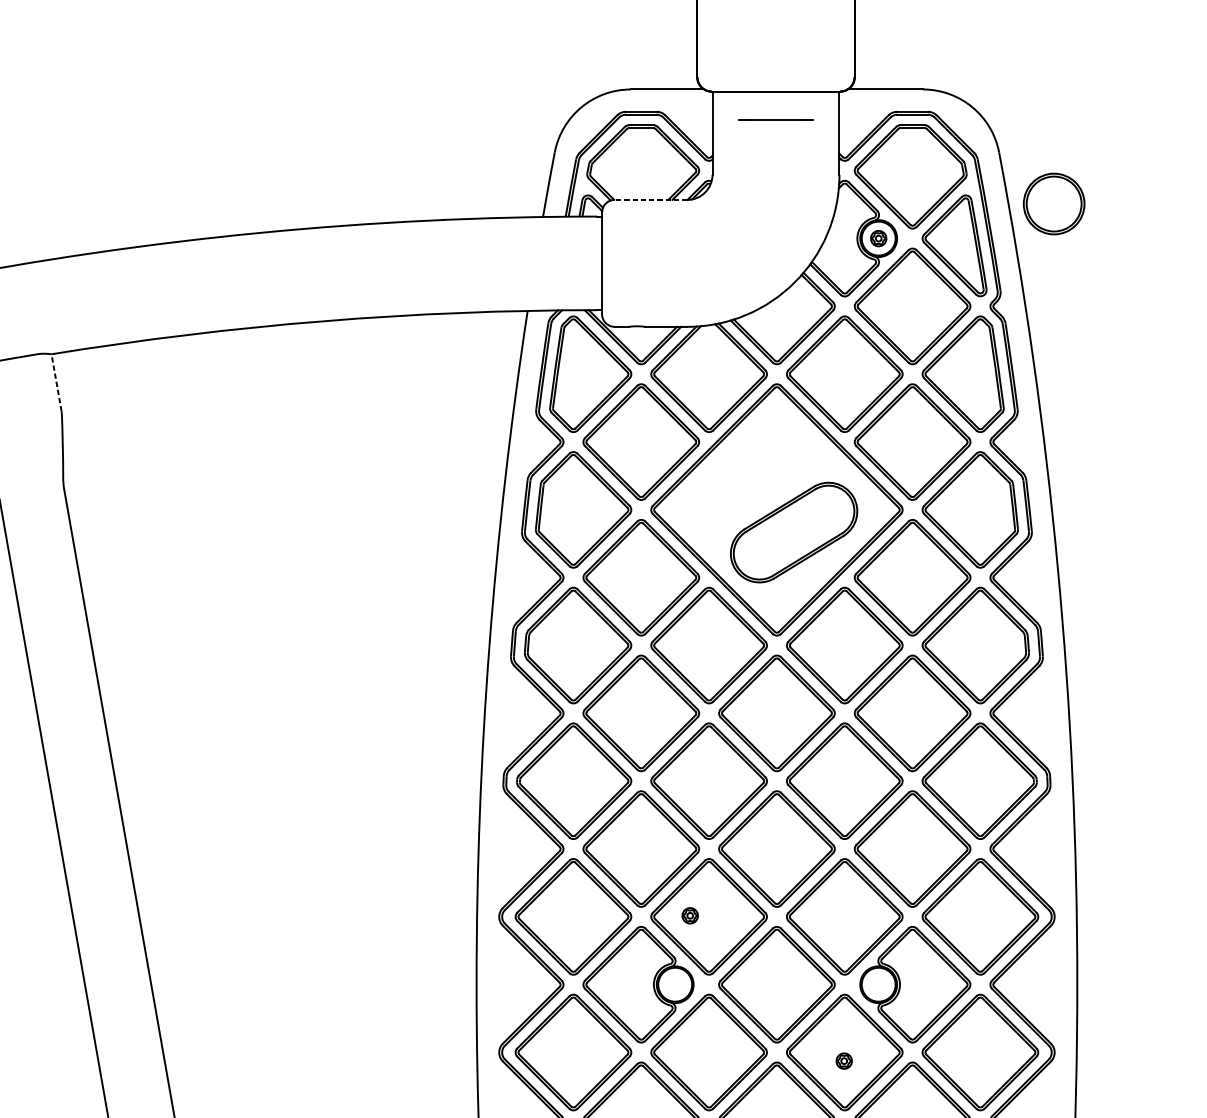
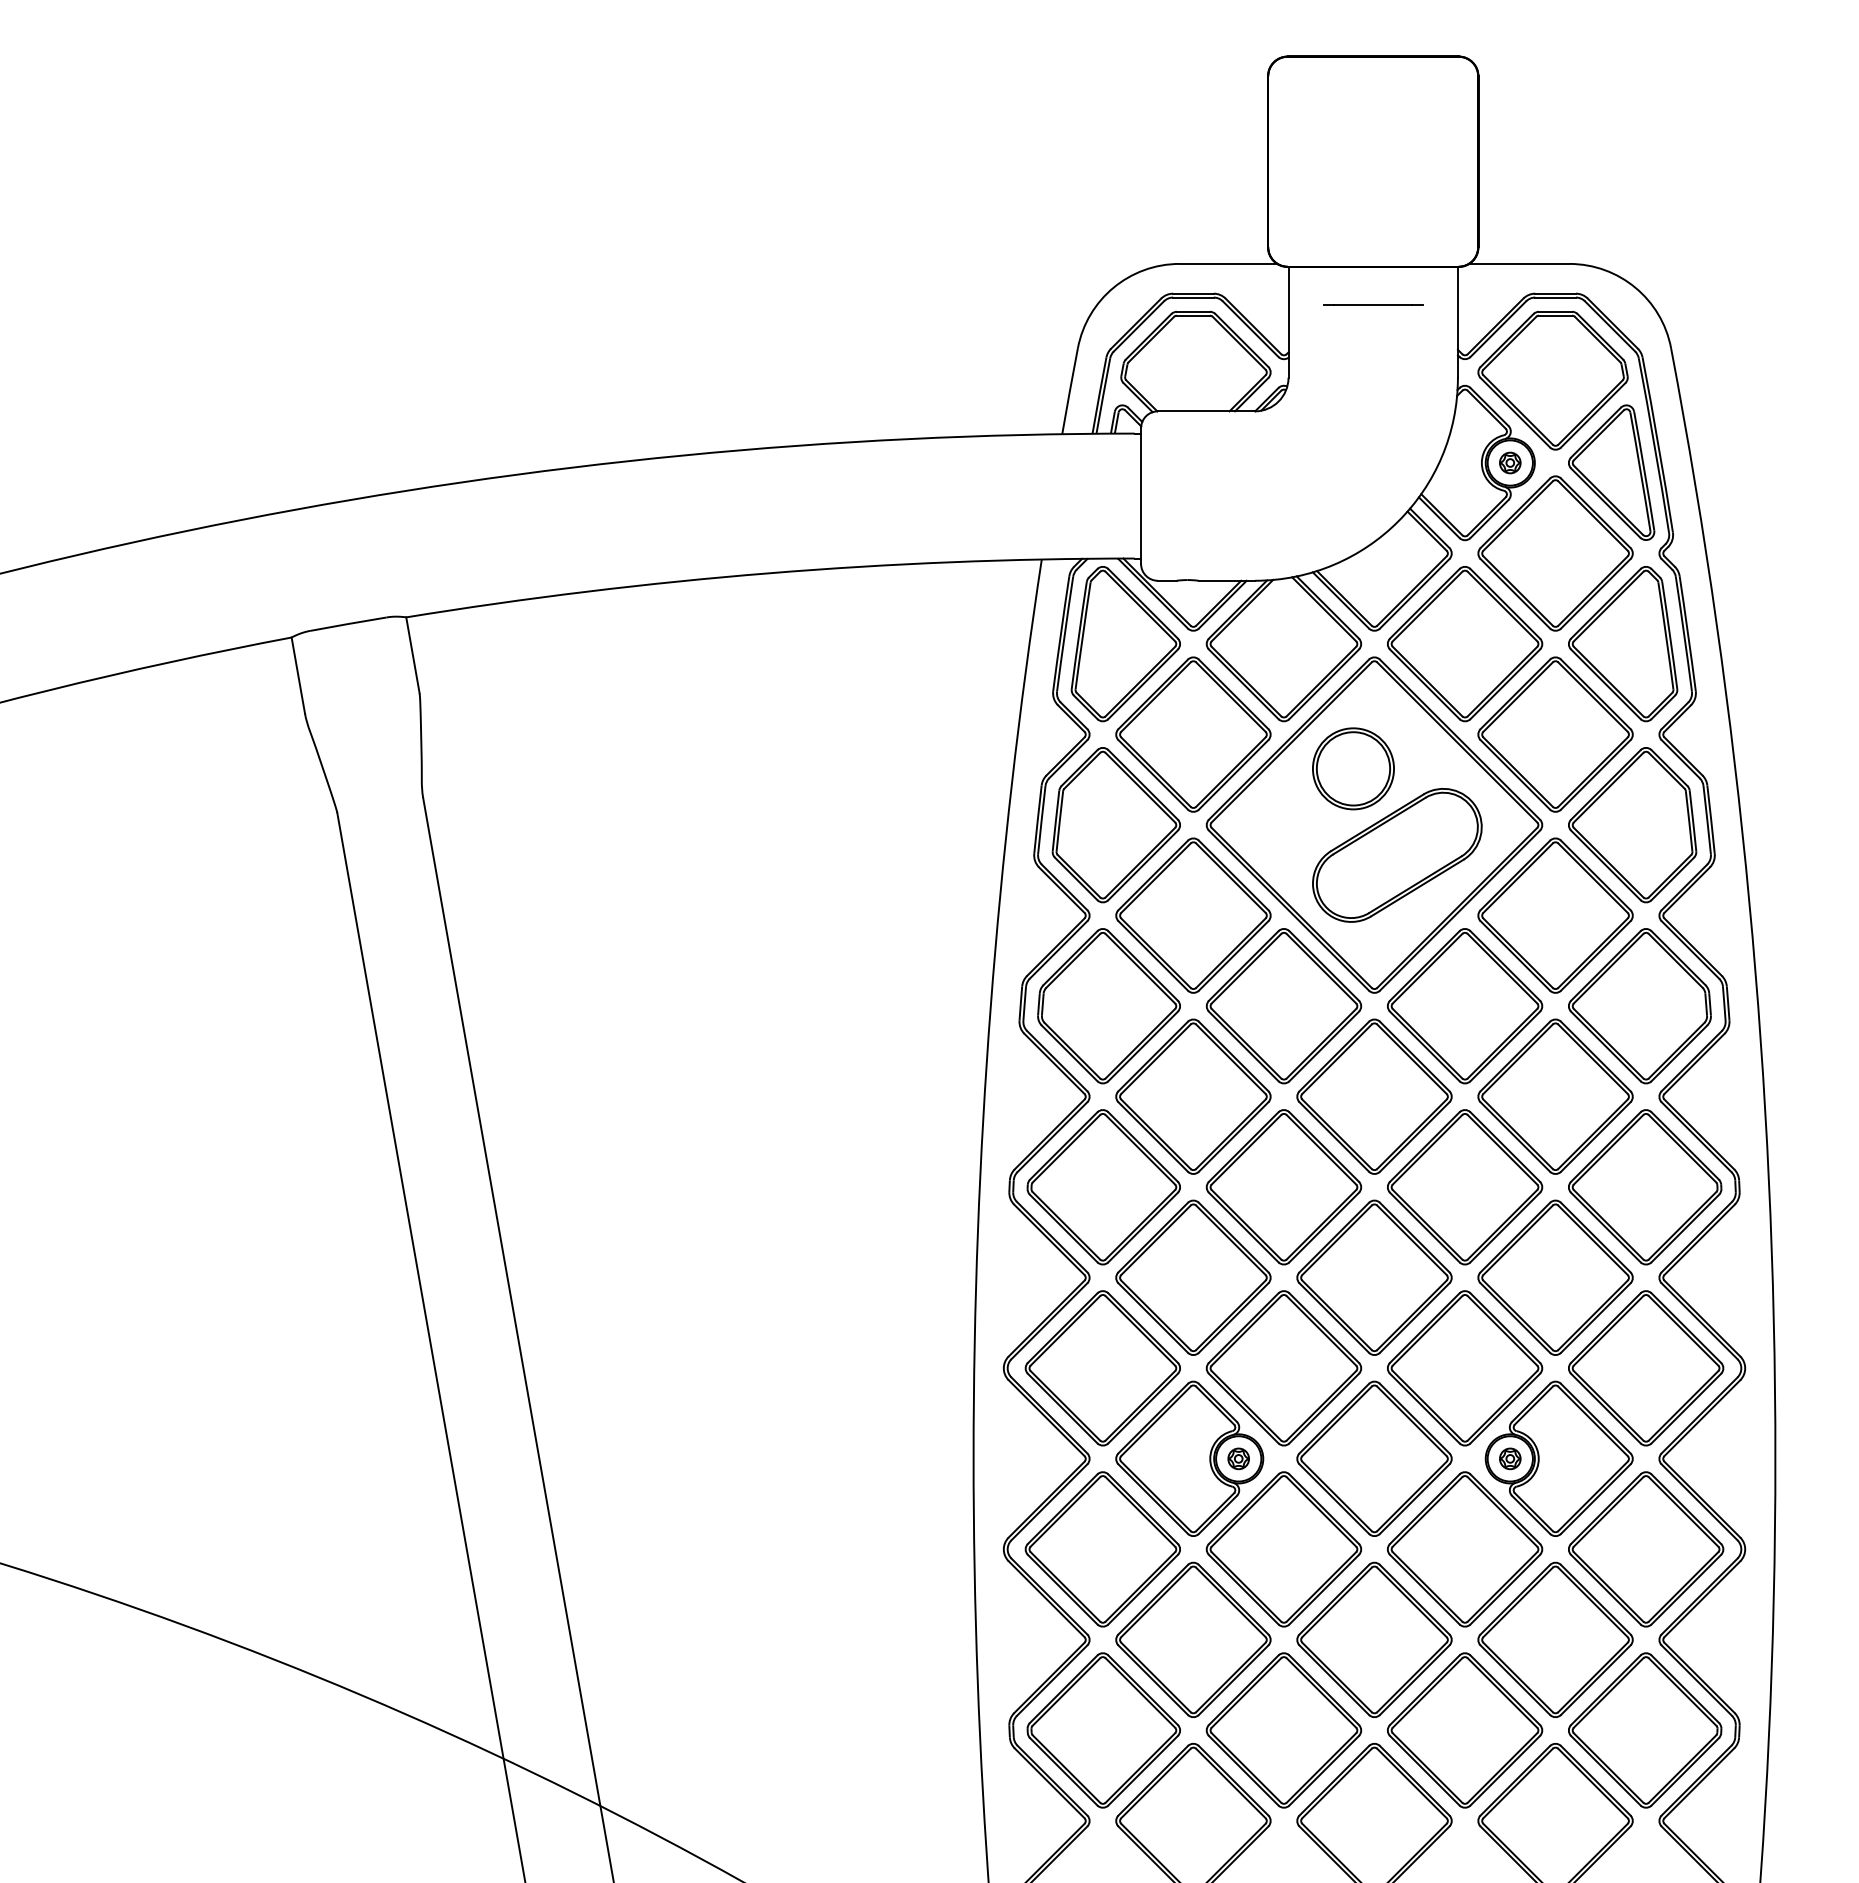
line: (650, 200) -> (1205, 411), dashed -> solid
part: (1054, 203) -> (1353, 768), moved
line: (56, 382) -> (412, 655), dashed -> solid
part: (690, 915) -> (1238, 1458), moved
part: (844, 1060) -> (1510, 1458), moved

